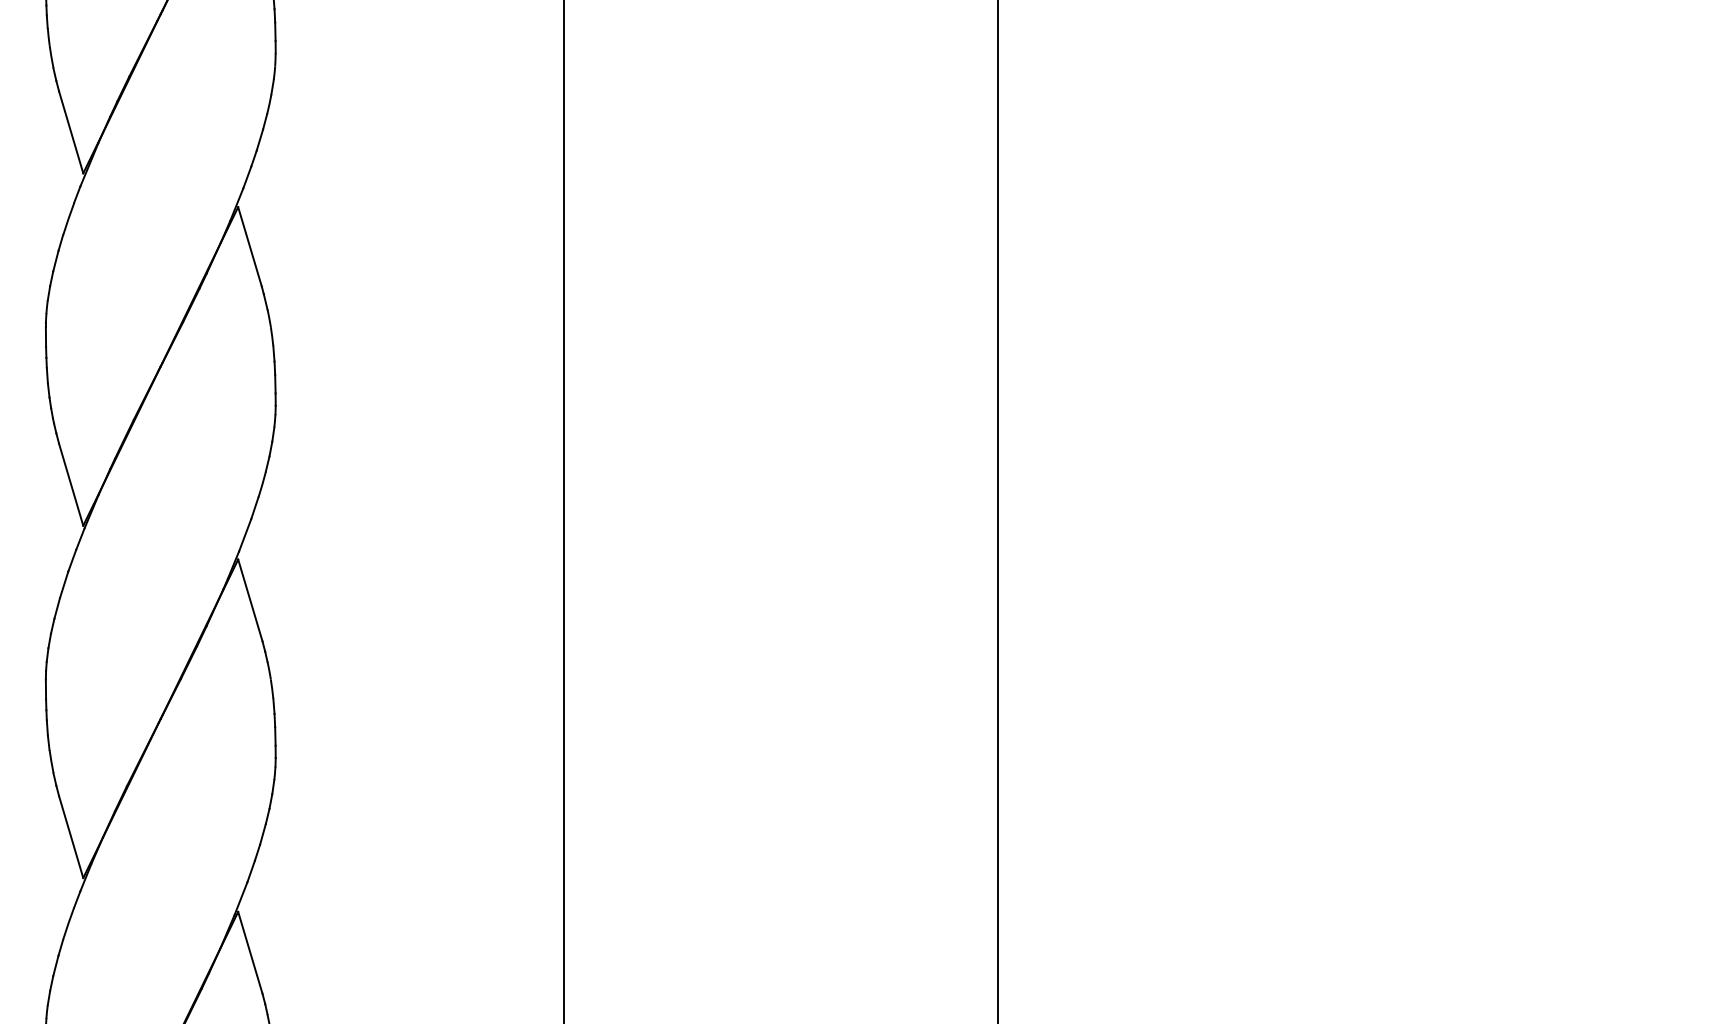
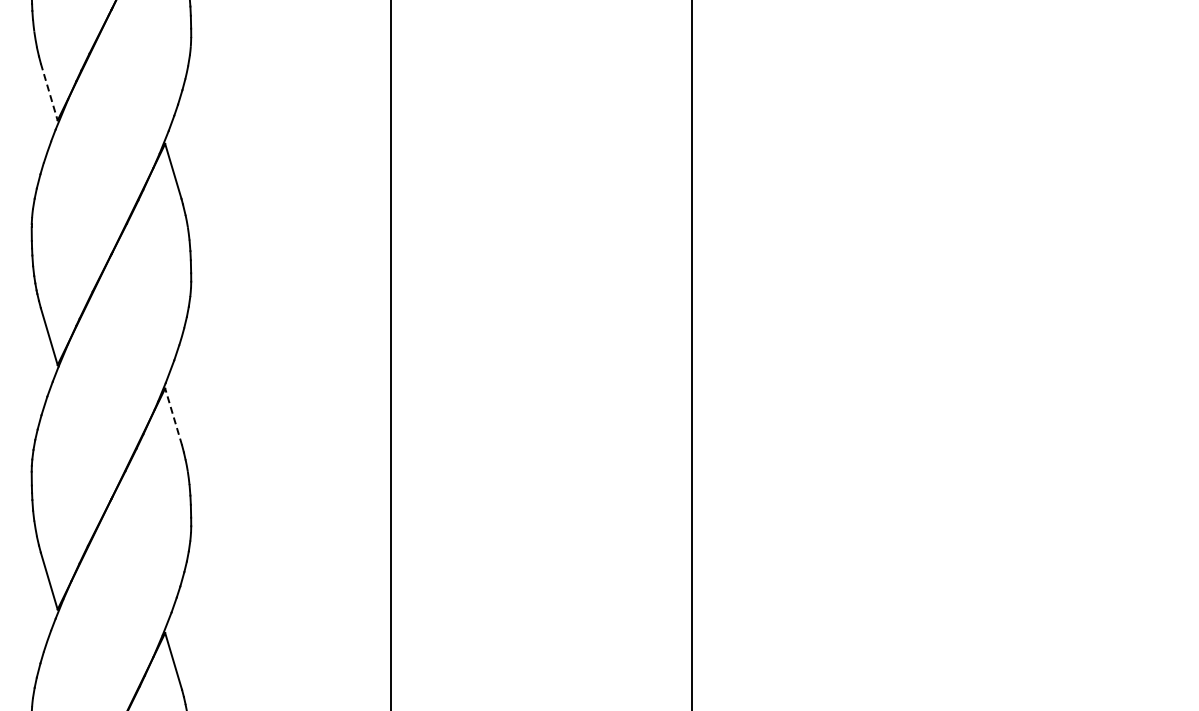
line: (71, 133) -> (49, 92), solid -> dashed
line: (250, 599) -> (173, 416), solid -> dashed

